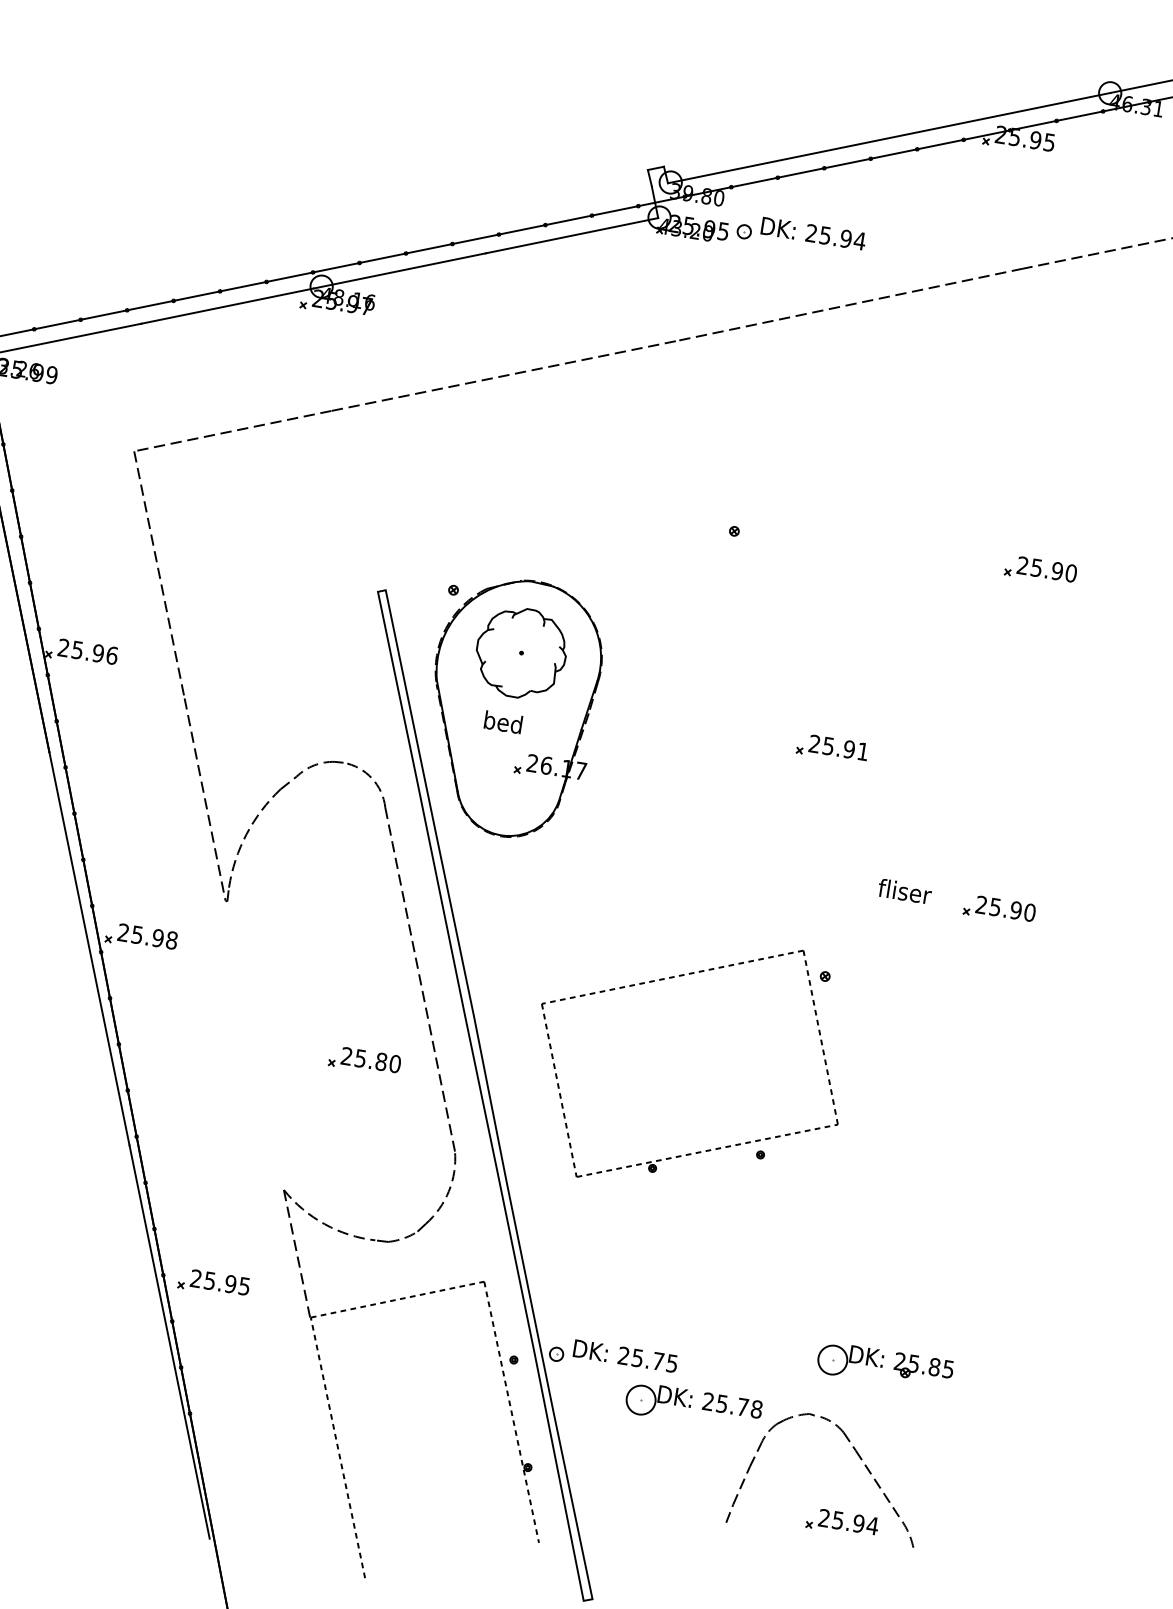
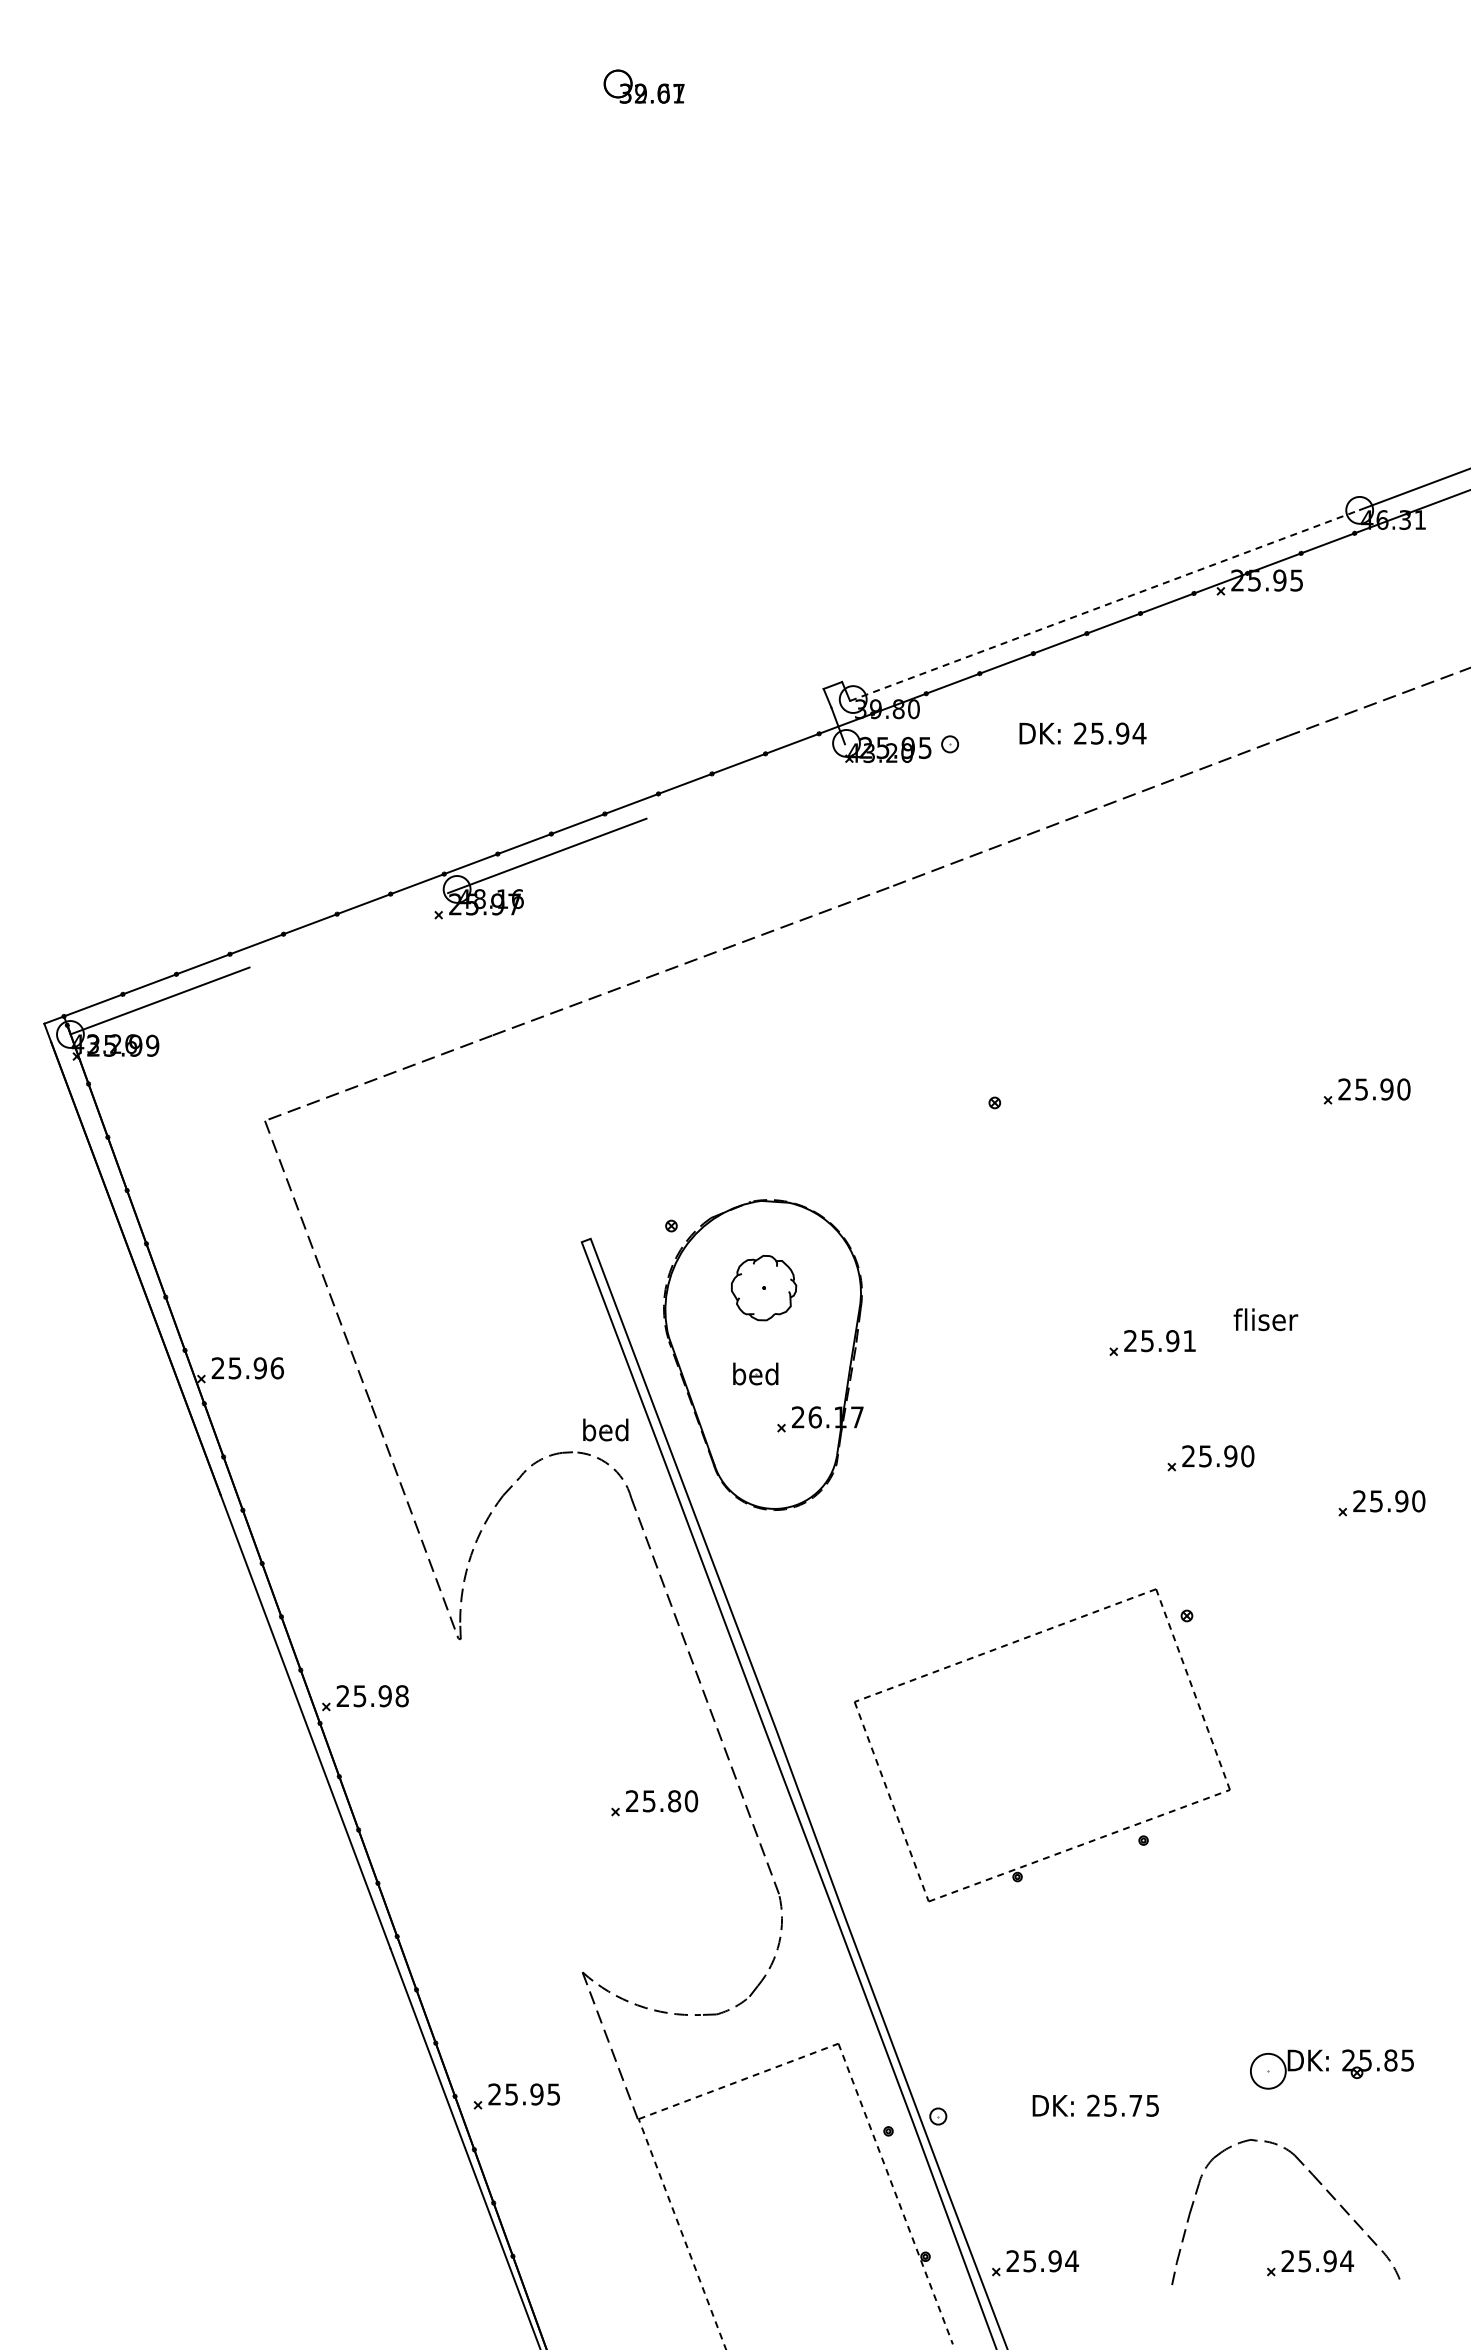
line: (889, 138) -> (1105, 605), solid -> dashed
text: (813, 233) -> (1082, 733), moved
line: (571, 235) -> (745, 781), removed
line: (227, 306) -> (348, 930), removed
part: (520, 652) -> (763, 1287), size x0.6
part: (373, 748) -> (605, 1429), added
part: (864, 850) -> (1210, 1458), added
text: (904, 891) -> (1265, 1319), moved
text: (625, 1355) -> (1095, 2105), moved
part: (693, 1407) -> (1111, 2153), removed
part: (617, 1487) -> (1035, 2263), added

